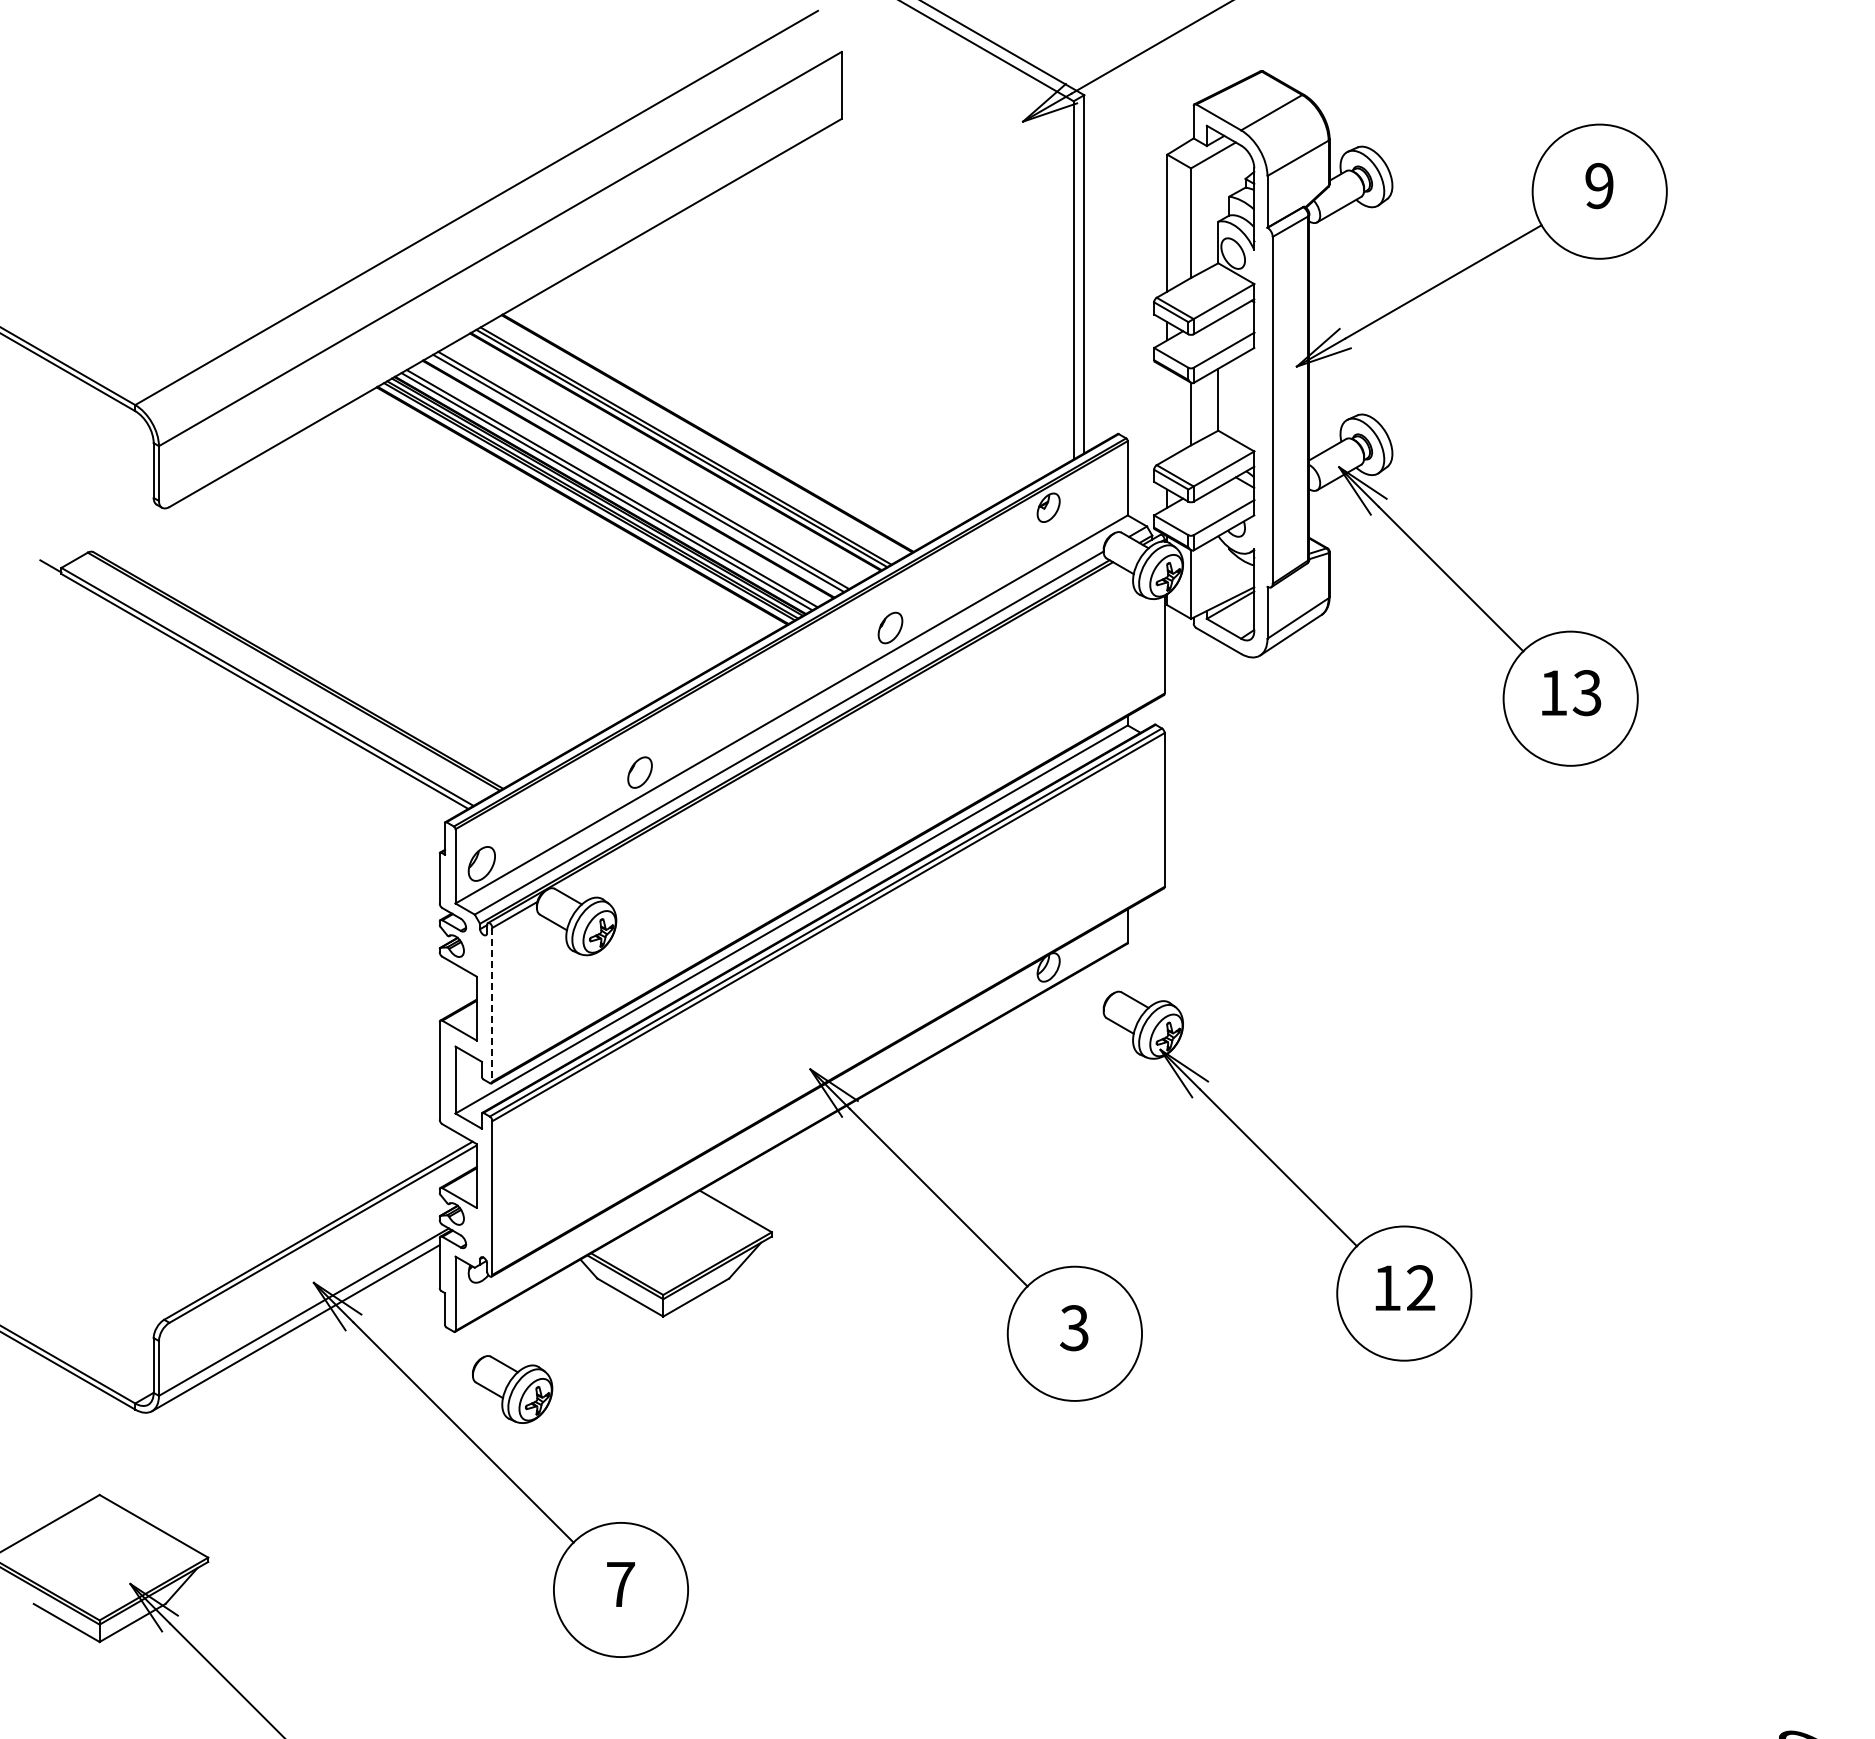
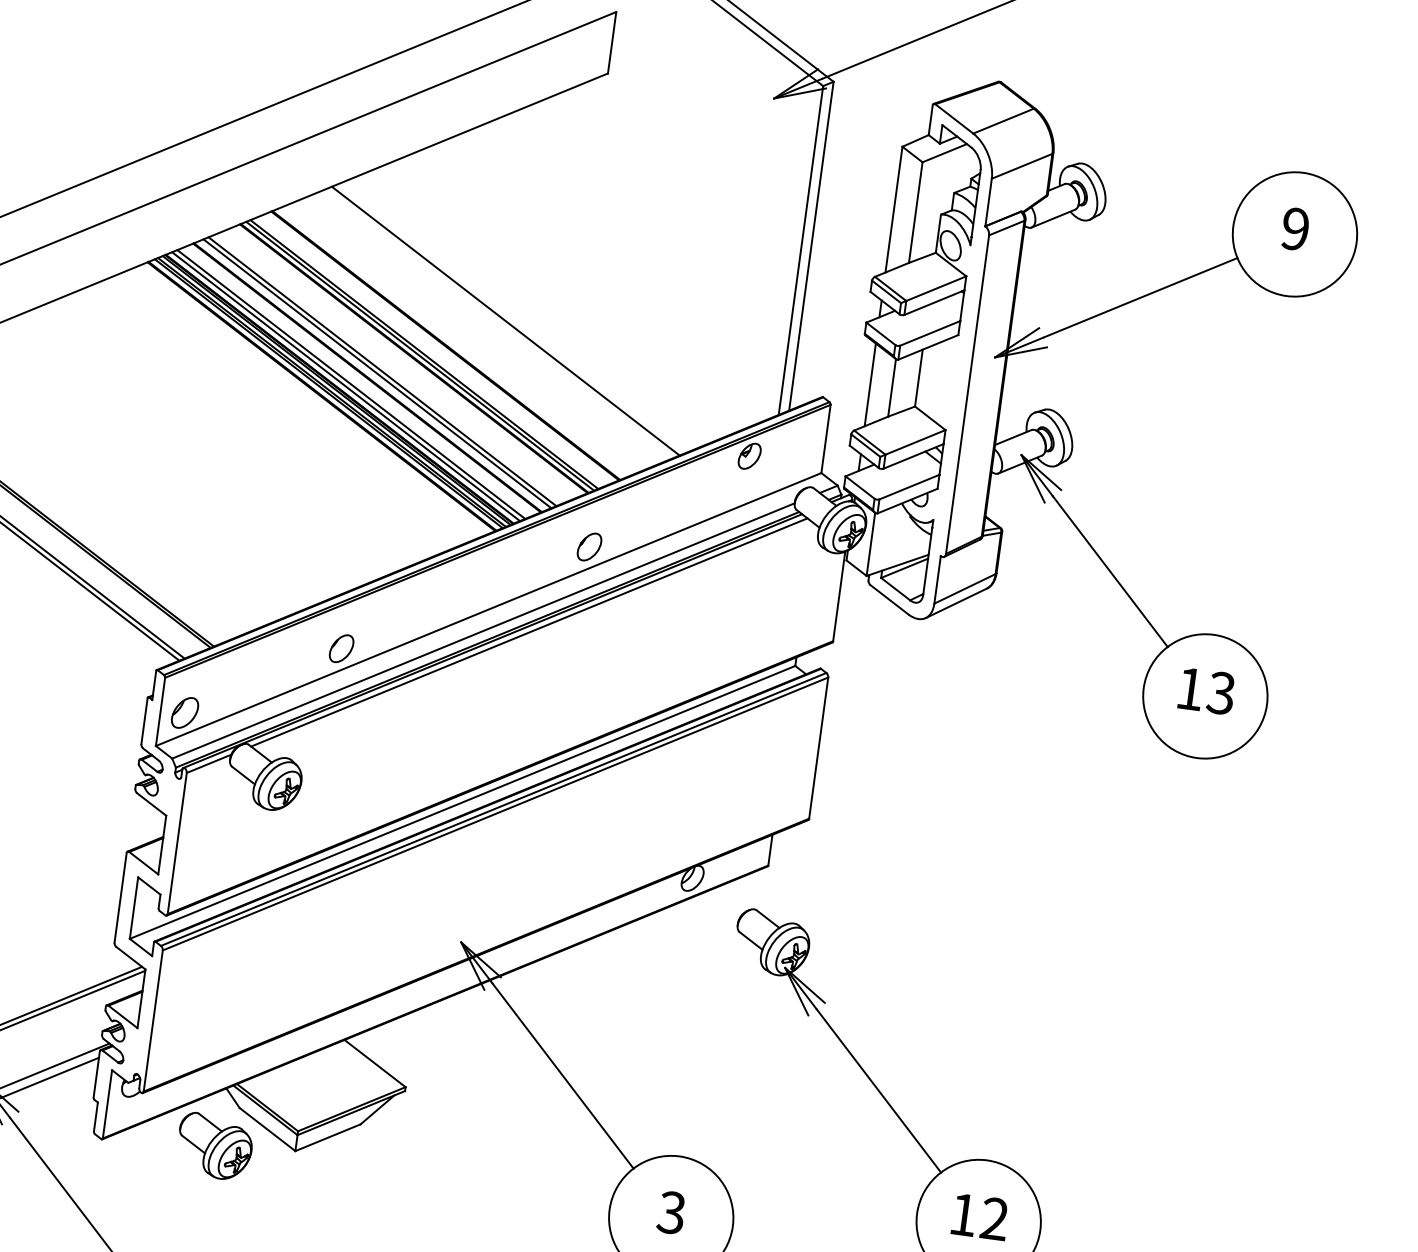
line: (767, 398) -> (505, 321), added
line: (1167, 414) -> (870, 385), added
line: (838, 727) -> (529, 631), added
line: (492, 1004) -> (177, 843), dashed -> solid
part: (512, 1389) -> (214, 1146), moved

